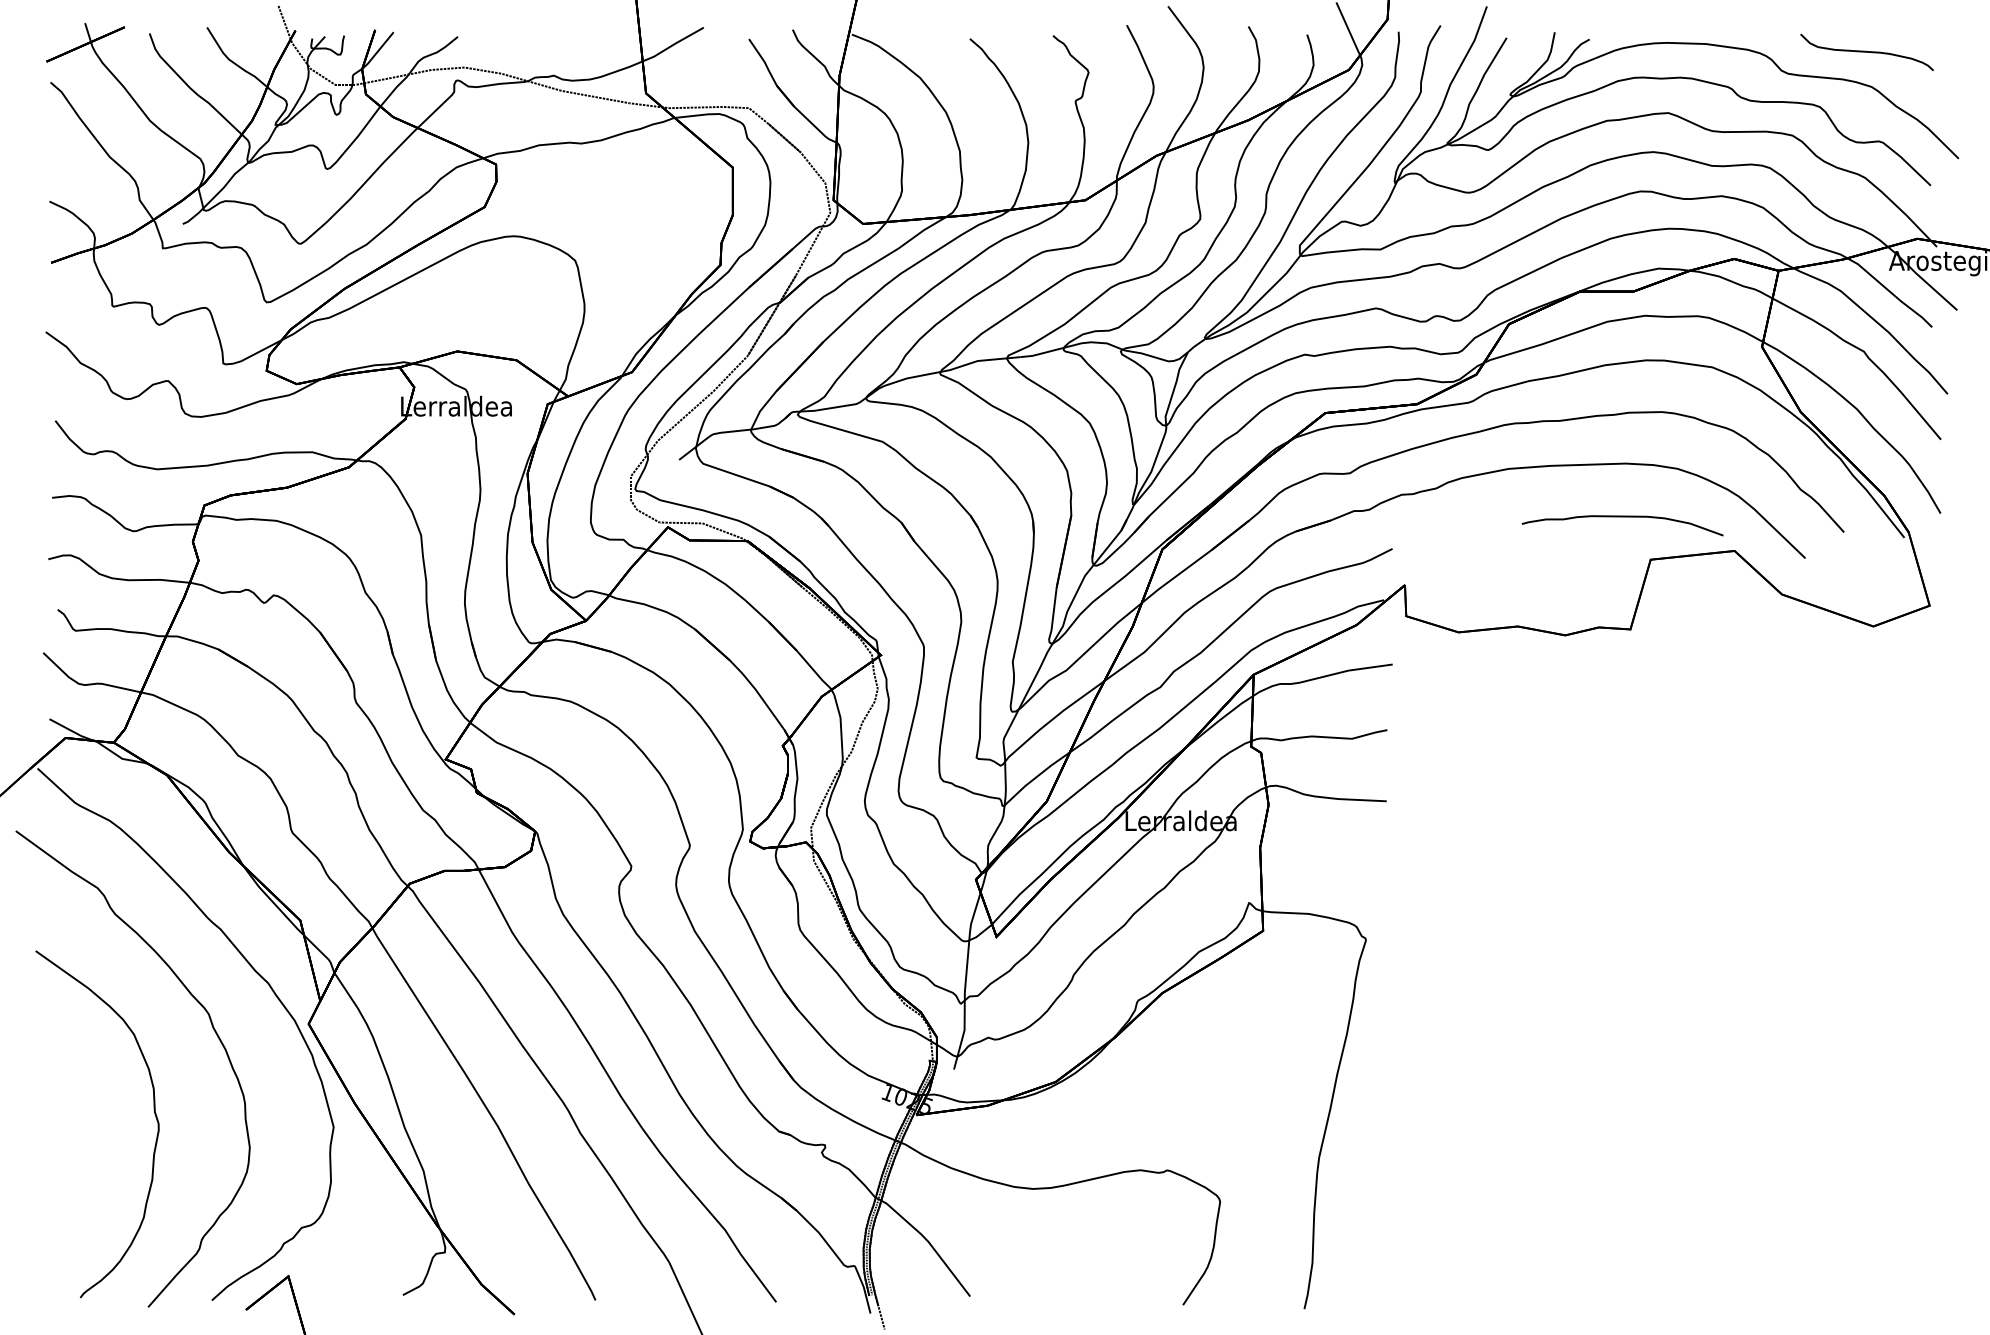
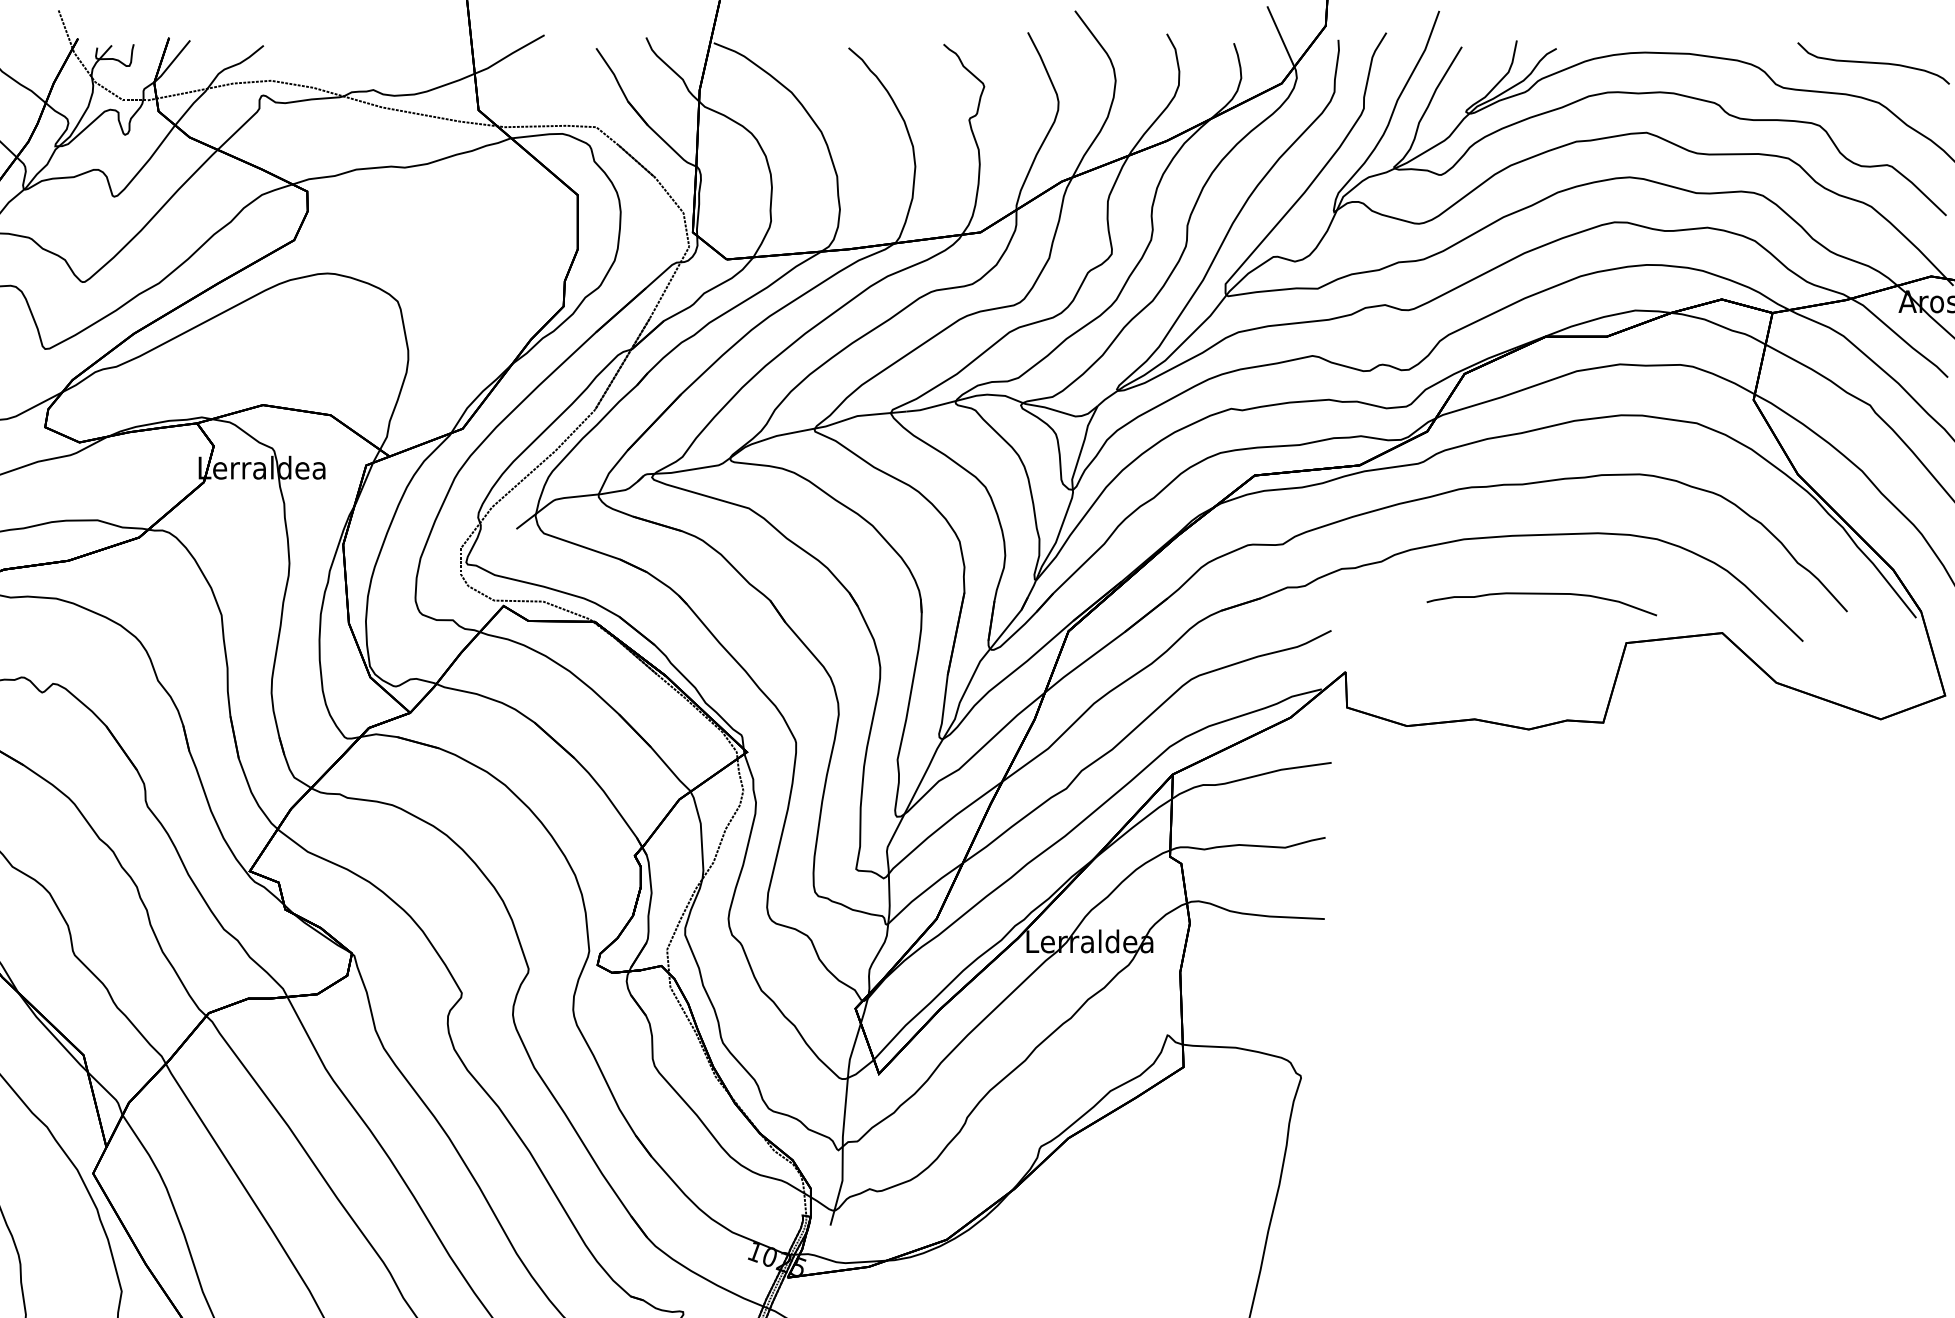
curve: (1622, 517) -> (1541, 594), moved

